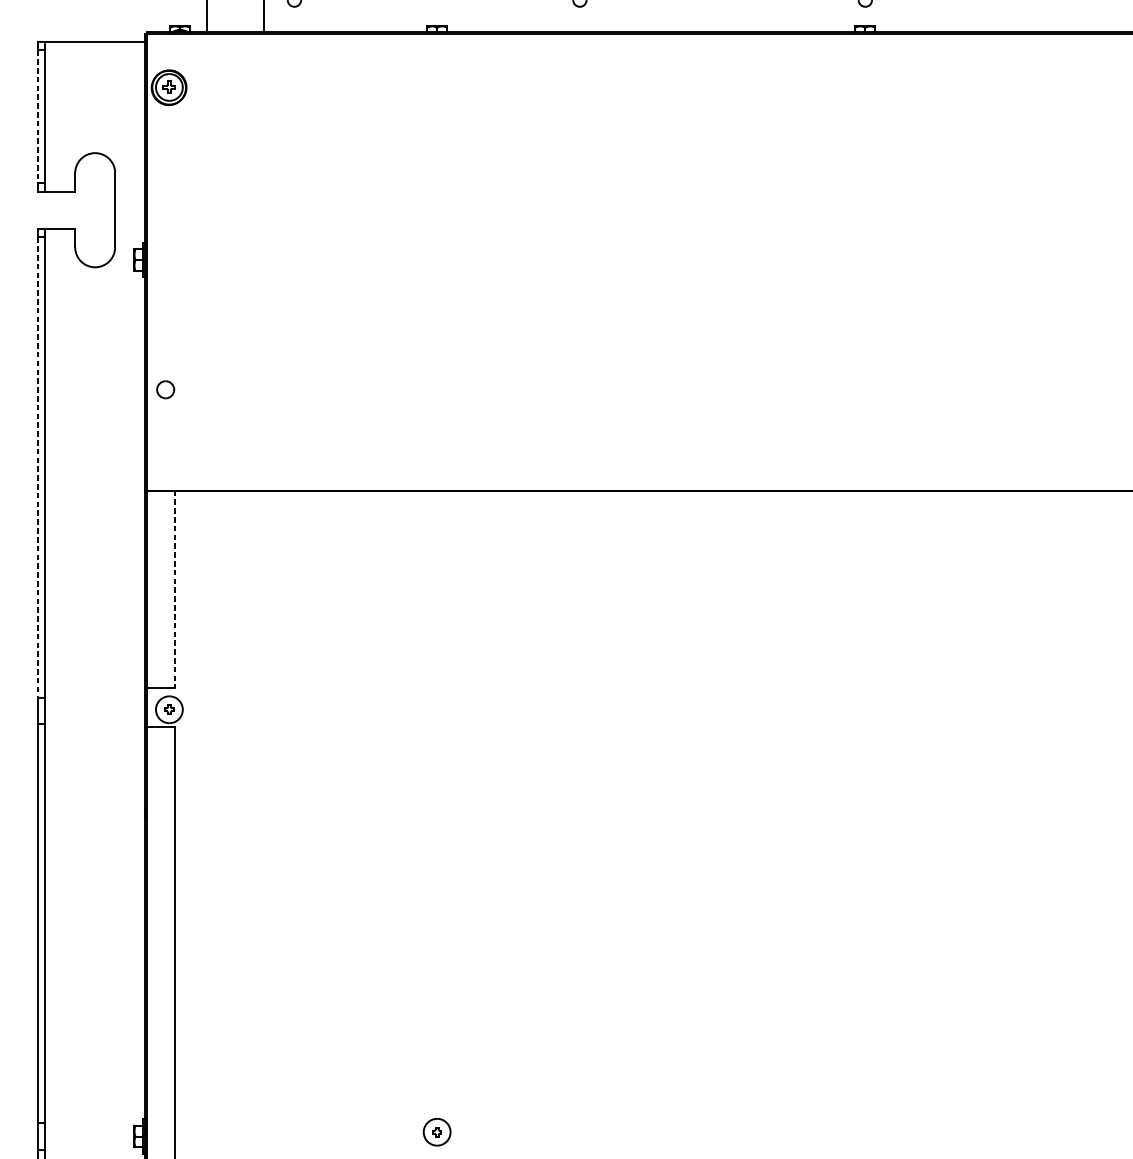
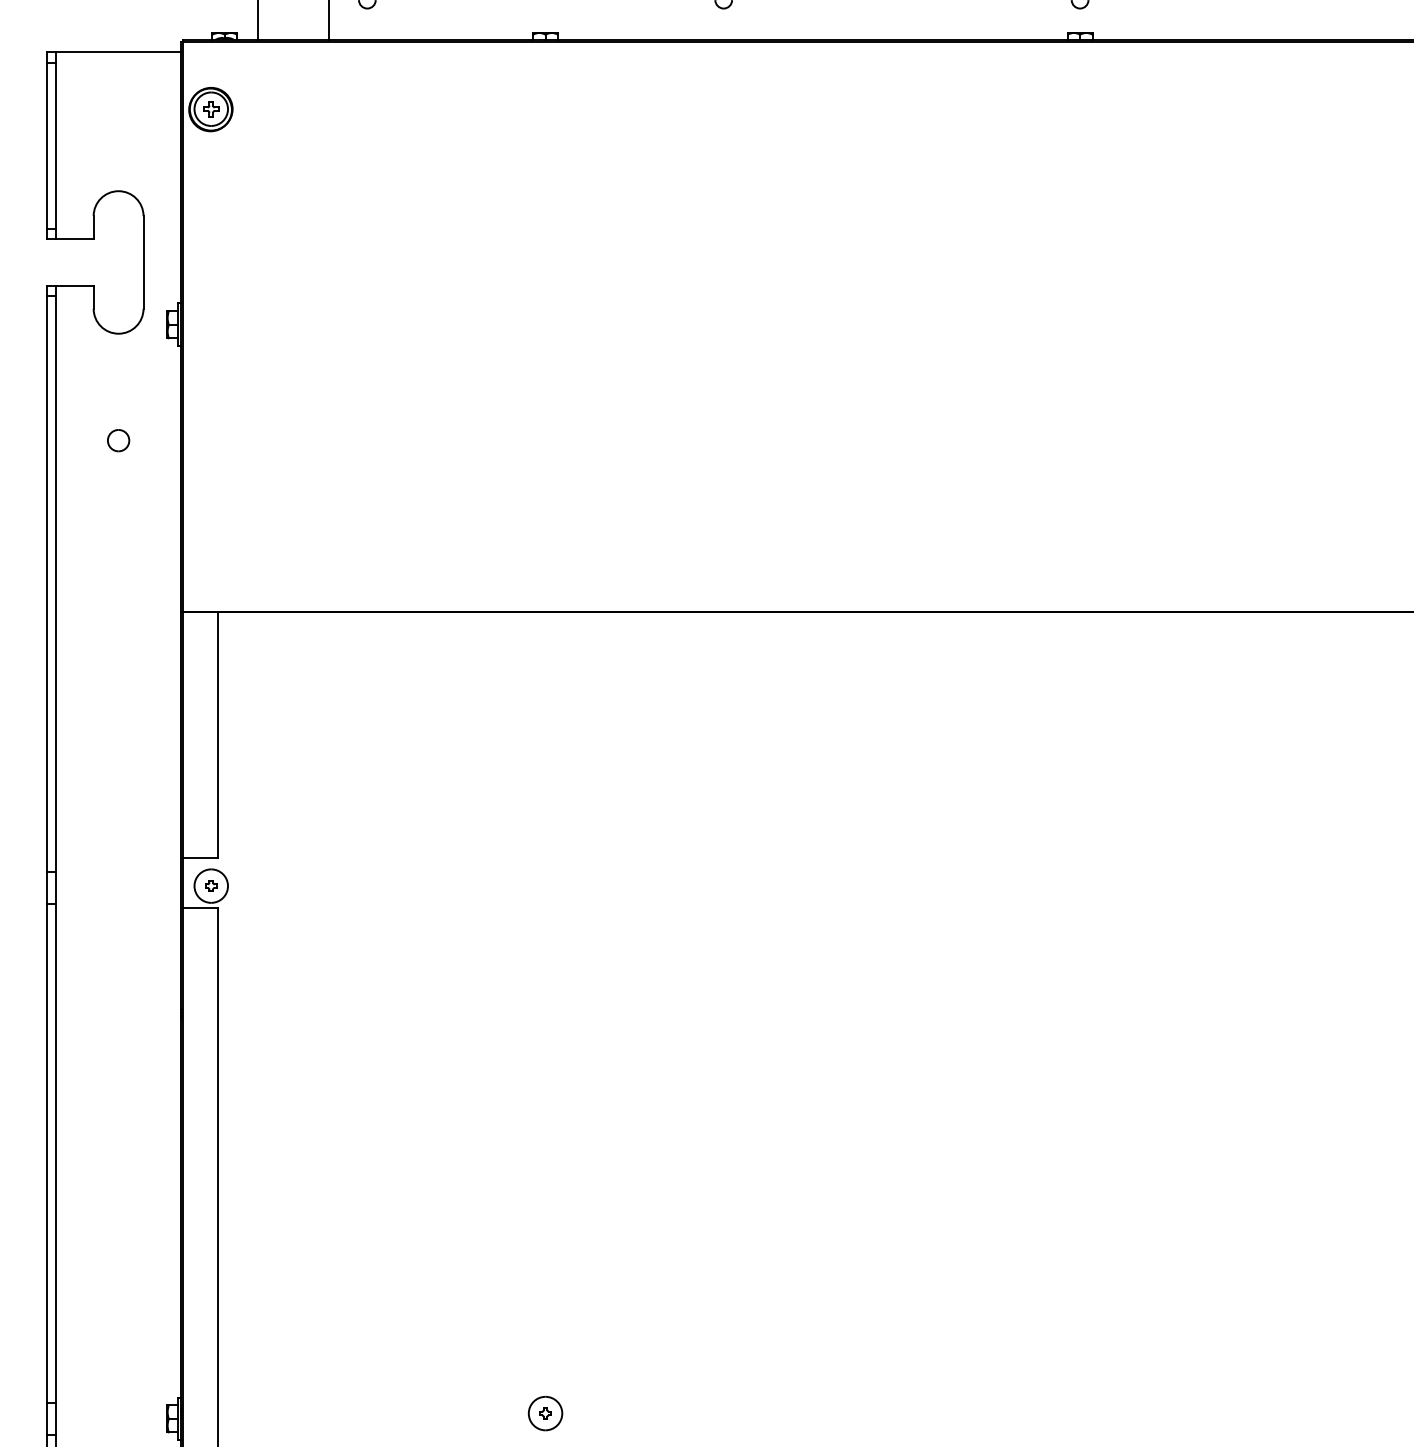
line: (38, 116) -> (47, 145), dashed -> solid
part: (165, 389) -> (118, 440), moved
line: (38, 467) -> (47, 583), dashed -> solid
line: (175, 589) -> (218, 735), dashed -> solid

